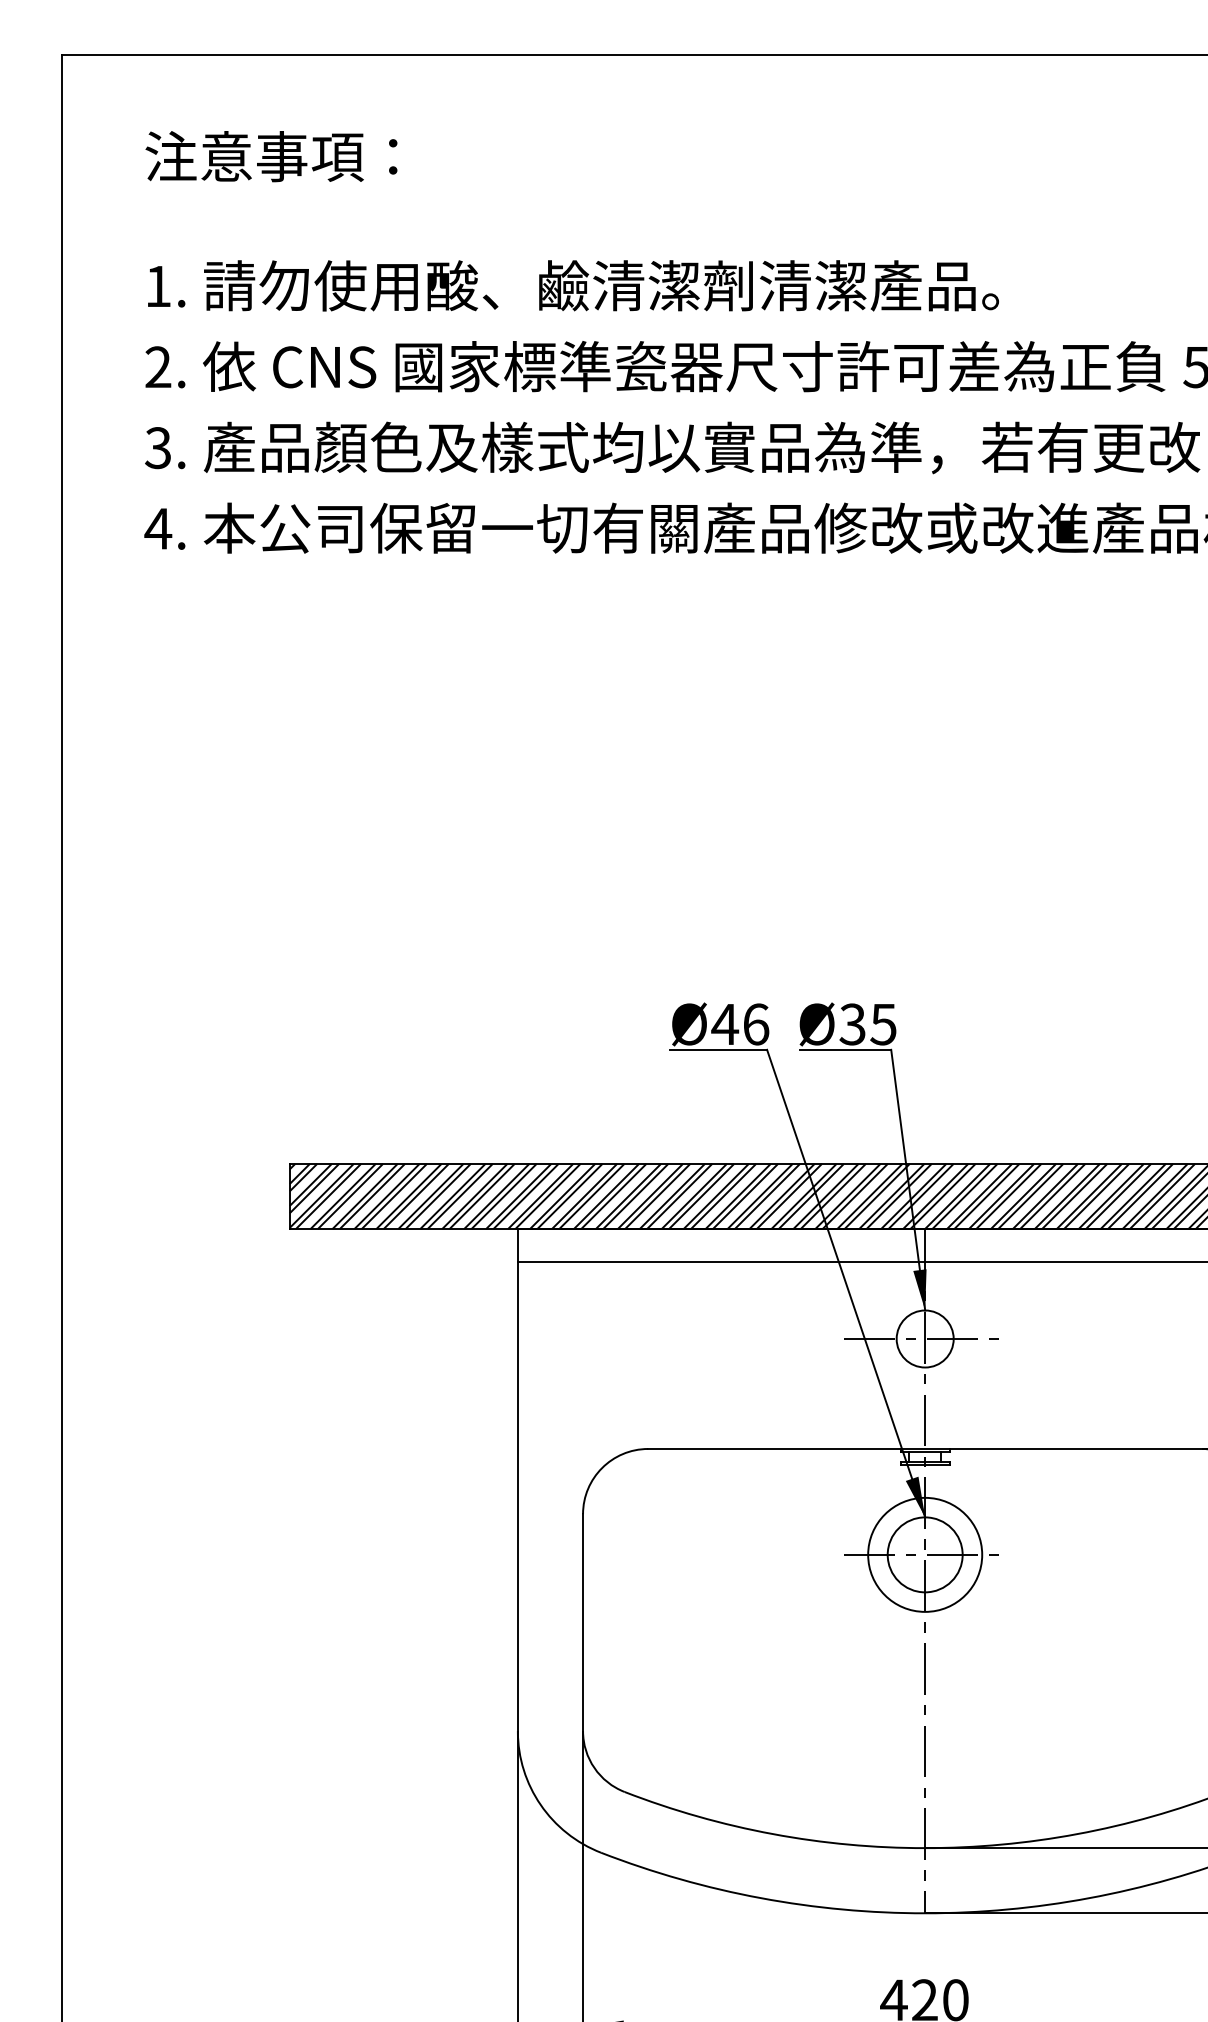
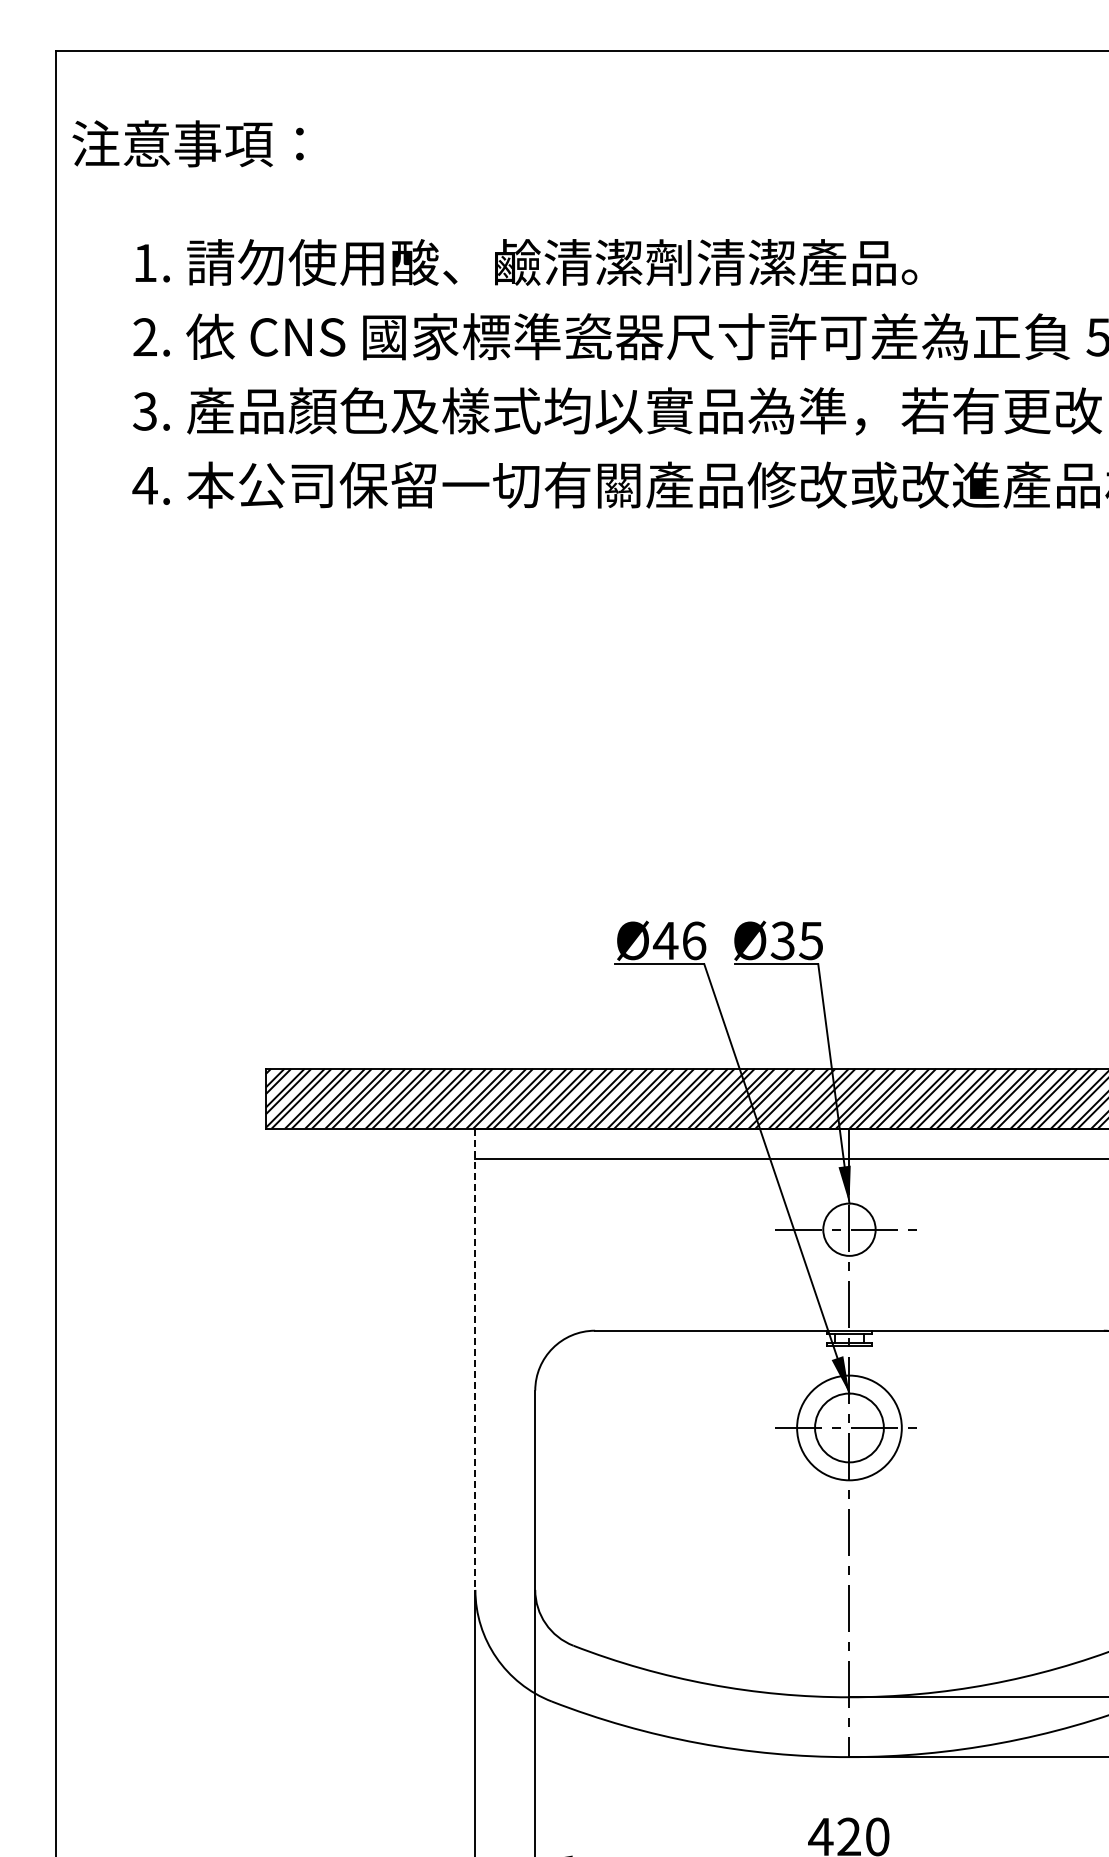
text: (270, 156) -> (187, 143), moved
line: (517, 1480) -> (475, 1359), solid -> dashed

